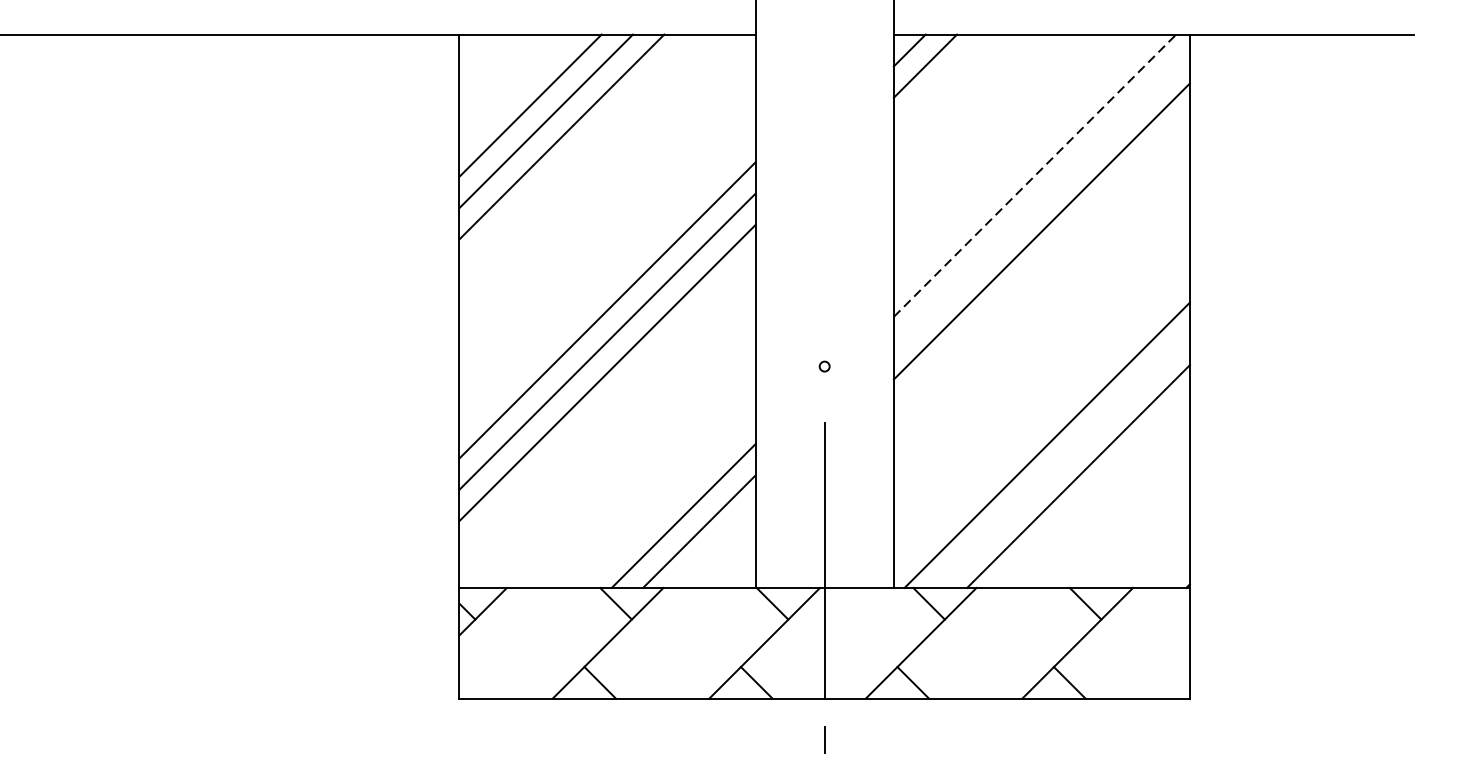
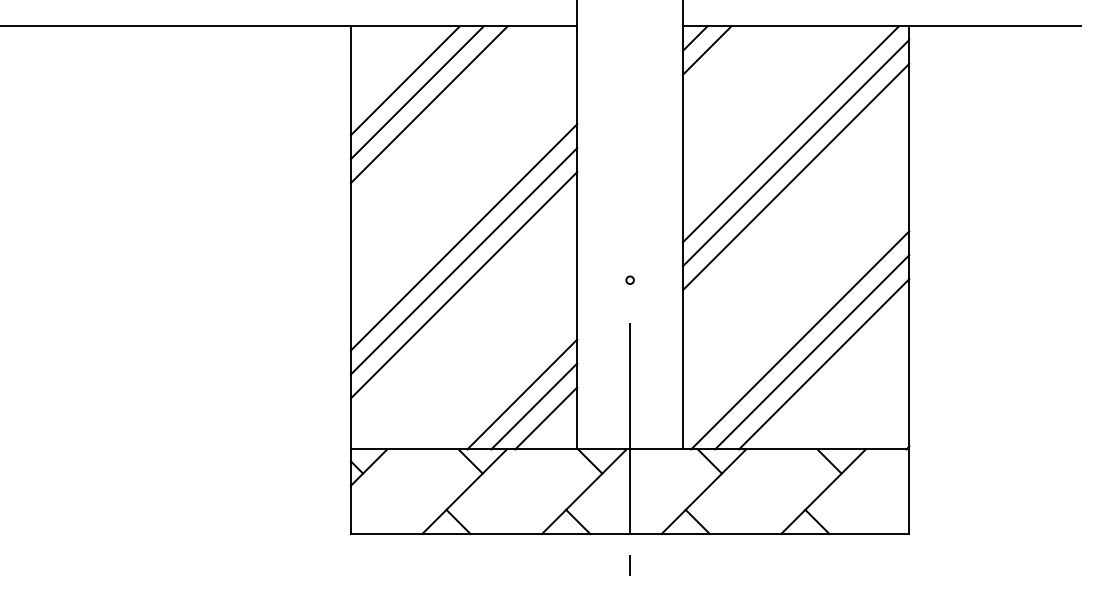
line: (1034, 175) -> (790, 134), dashed -> solid
line: (1042, 199) -> (796, 152), added
line: (1063, 461) -> (812, 352), added
line: (715, 547) -> (546, 418), added

